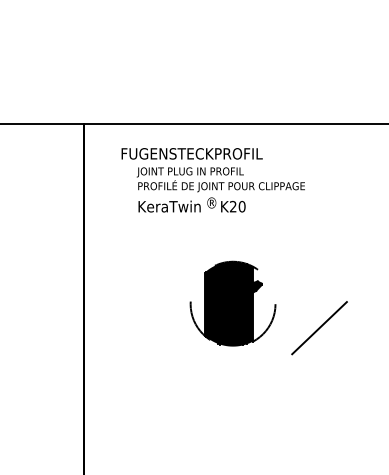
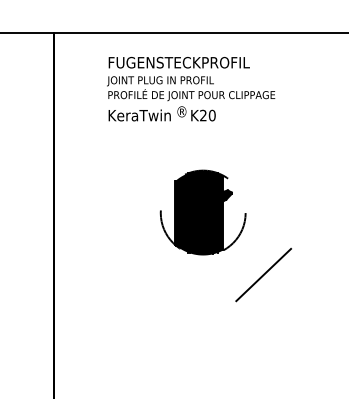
text: (191, 153) -> (178, 62), moved
line: (319, 328) -> (263, 275), moved

